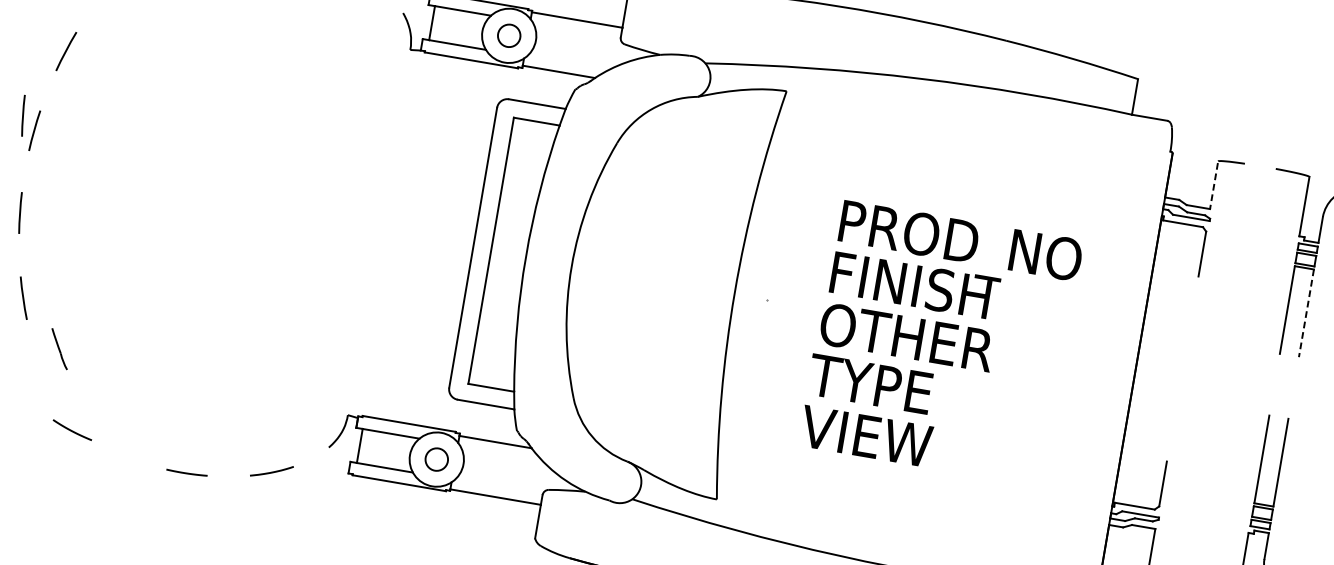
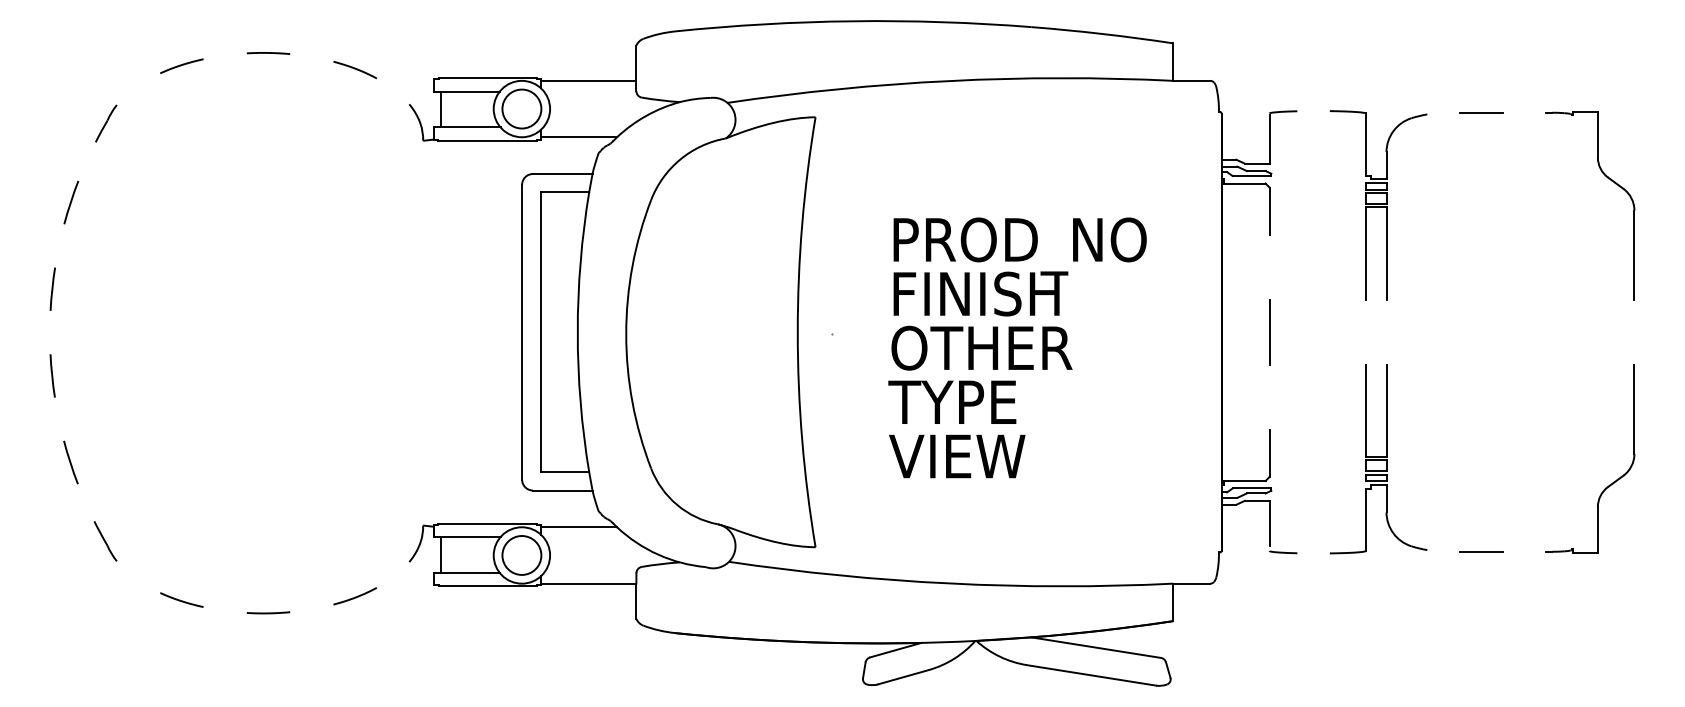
circle: (508, 35) -> (521, 108), size x1.67
line: (23, 115) -> (38, 275), removed
line: (1213, 186) -> (1269, 140), dashed -> solid
line: (1306, 314) -> (1386, 254), dashed -> solid
line: (59, 349) -> (105, 541), moved
line: (1182, 368) -> (1269, 331), added
curve: (71, 429) -> (180, 599), moved
circle: (436, 459) -> (521, 555), size x1.67

